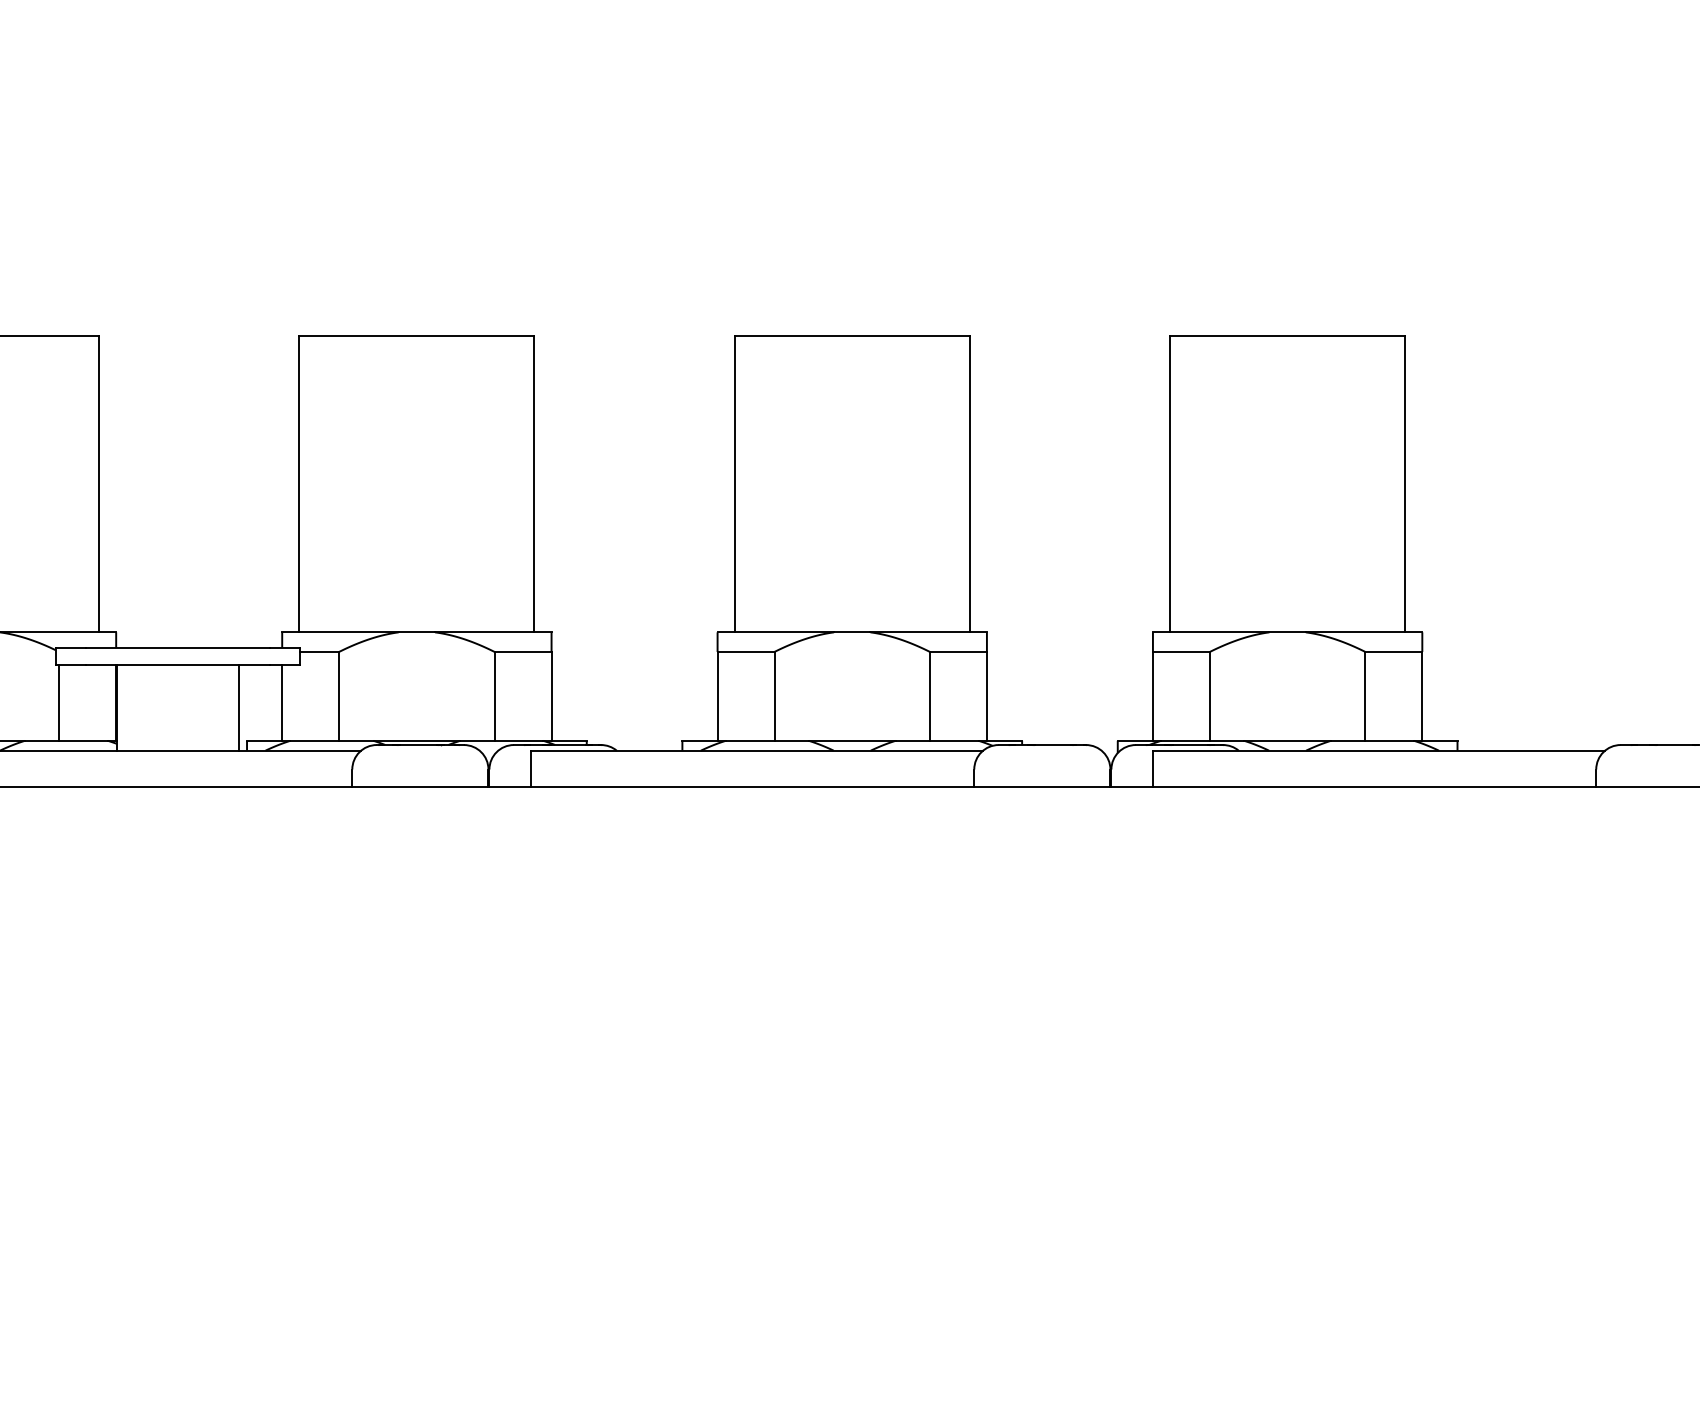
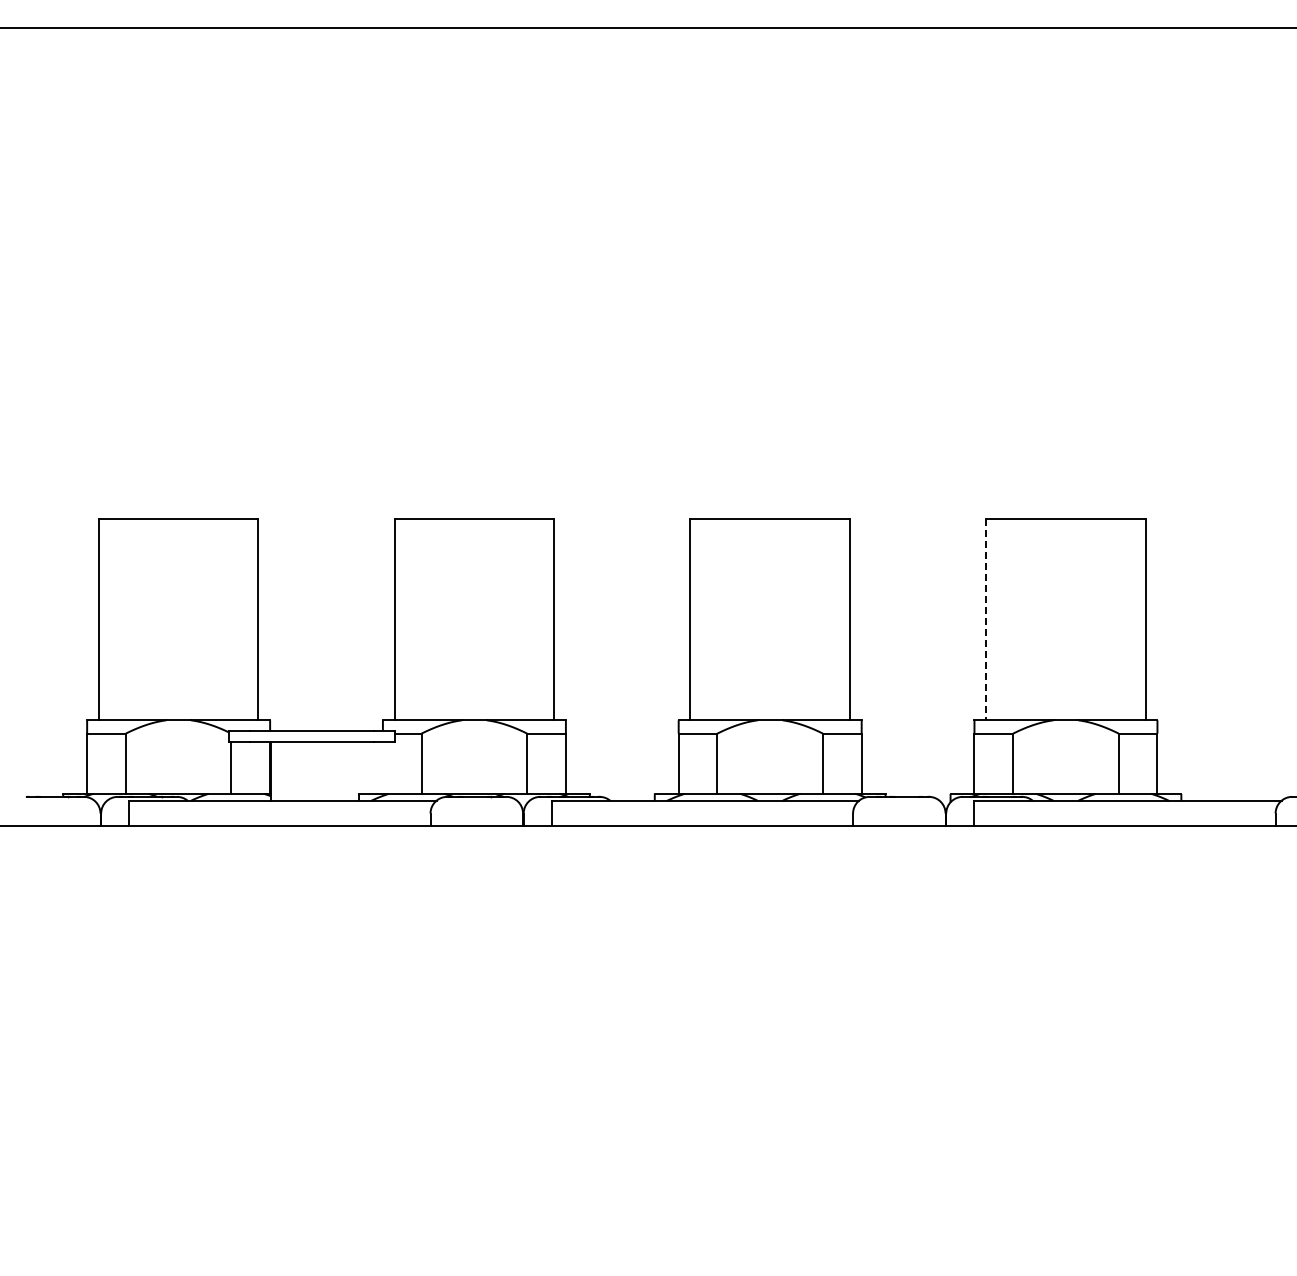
line: (1170, 483) -> (986, 619), solid -> dashed
line: (281, 703) -> (382, 768), removed
line: (238, 707) -> (353, 771), removed

